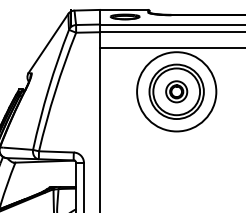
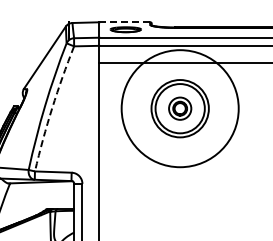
line: (123, 10) -> (124, 22), solid -> dashed
arc: (55, 91) -> (52, 108), solid -> dashed
circle: (176, 91) -> (180, 108), size x1.4

